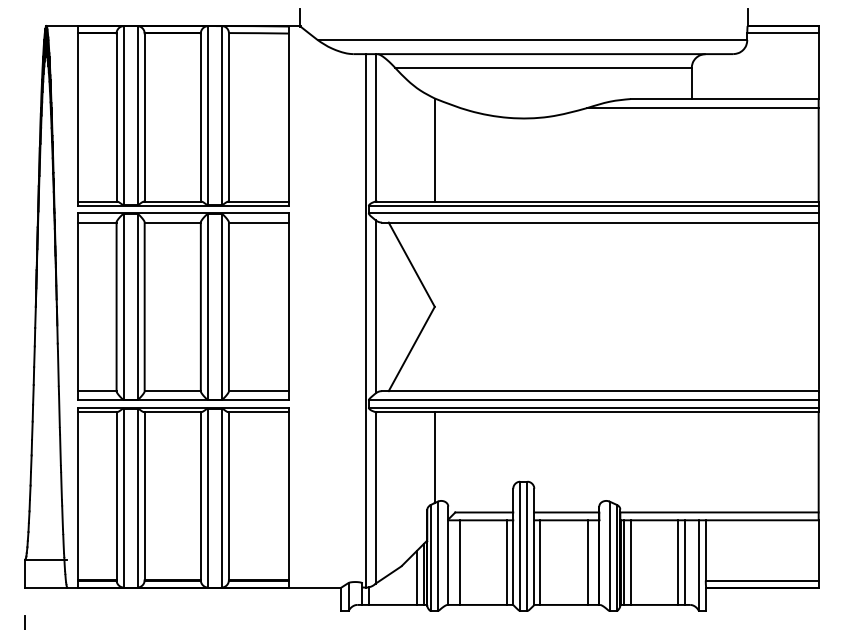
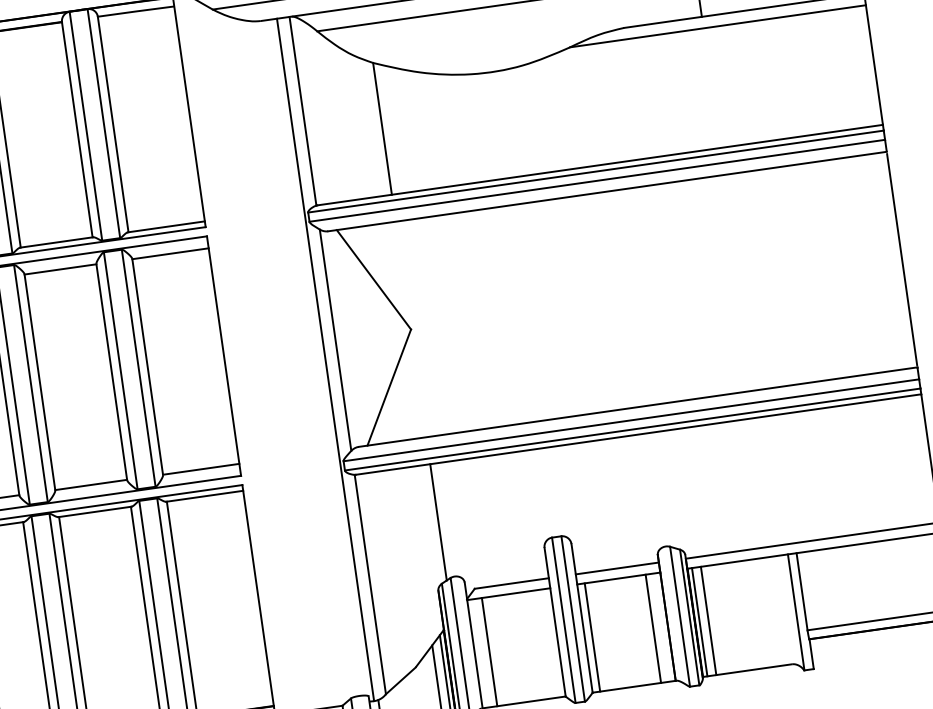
line: (507, 562) -> (550, 643), removed
line: (678, 562) -> (769, 612), removed
line: (685, 562) -> (778, 610), removed

